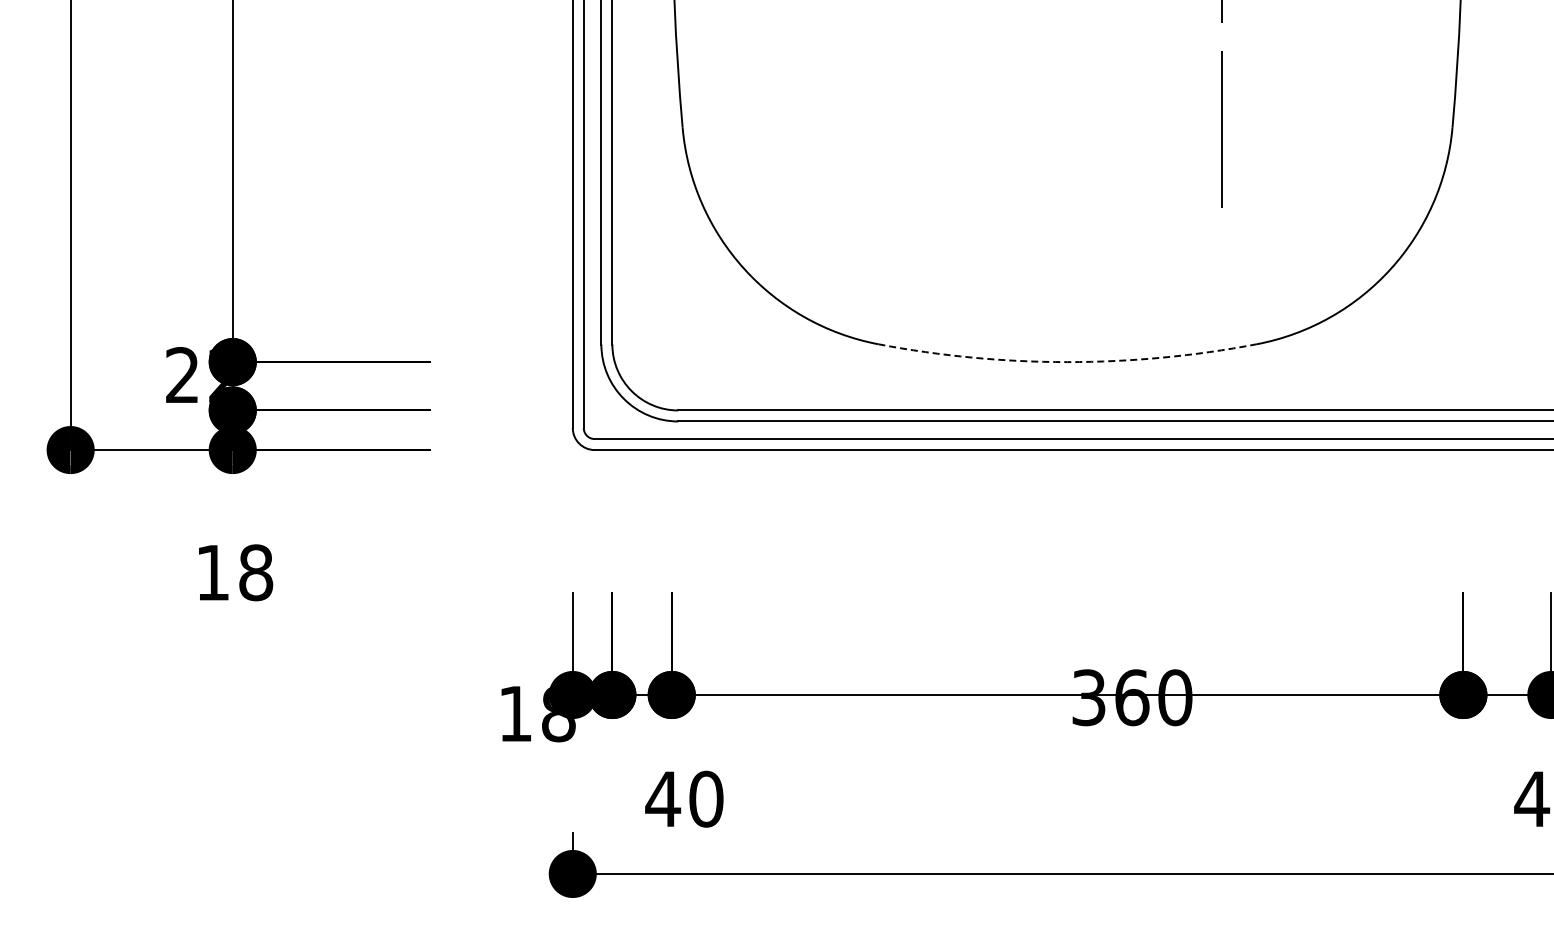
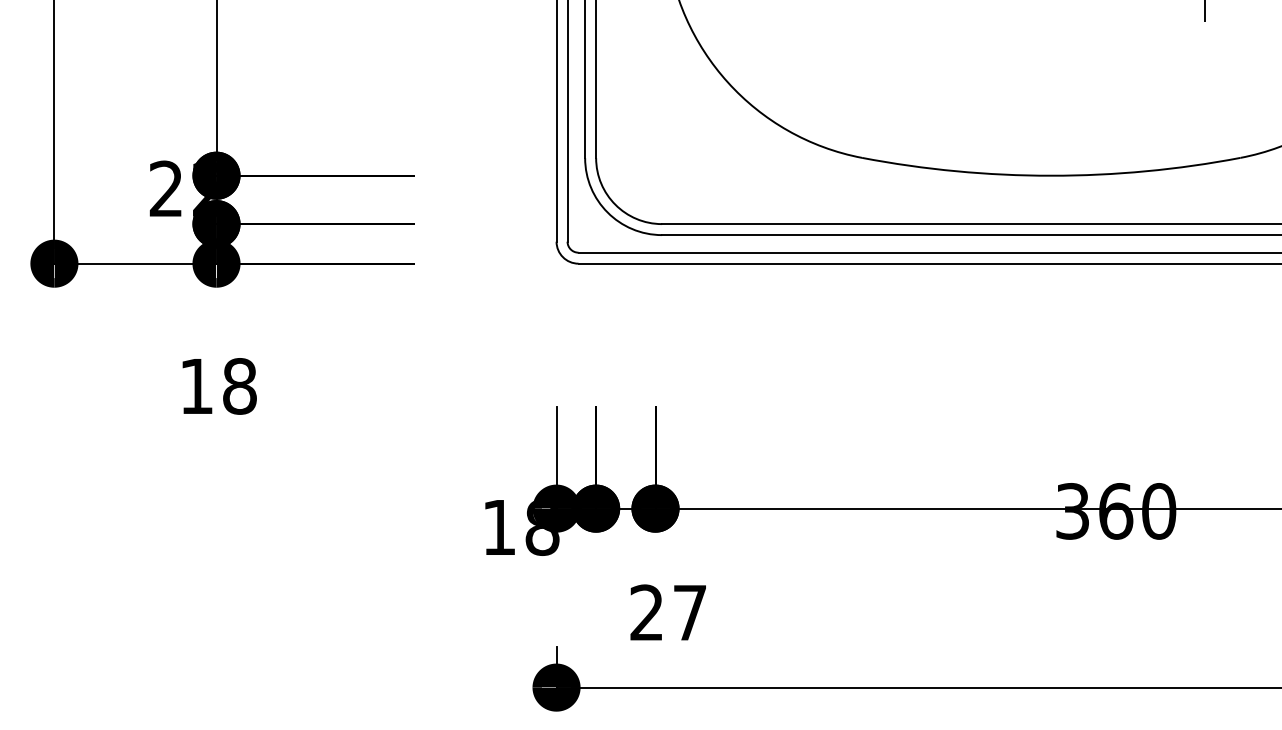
arc: (1067, 362) -> (1051, 176), dashed -> solid
text: (684, 798) -> (668, 612), 40 -> 27

